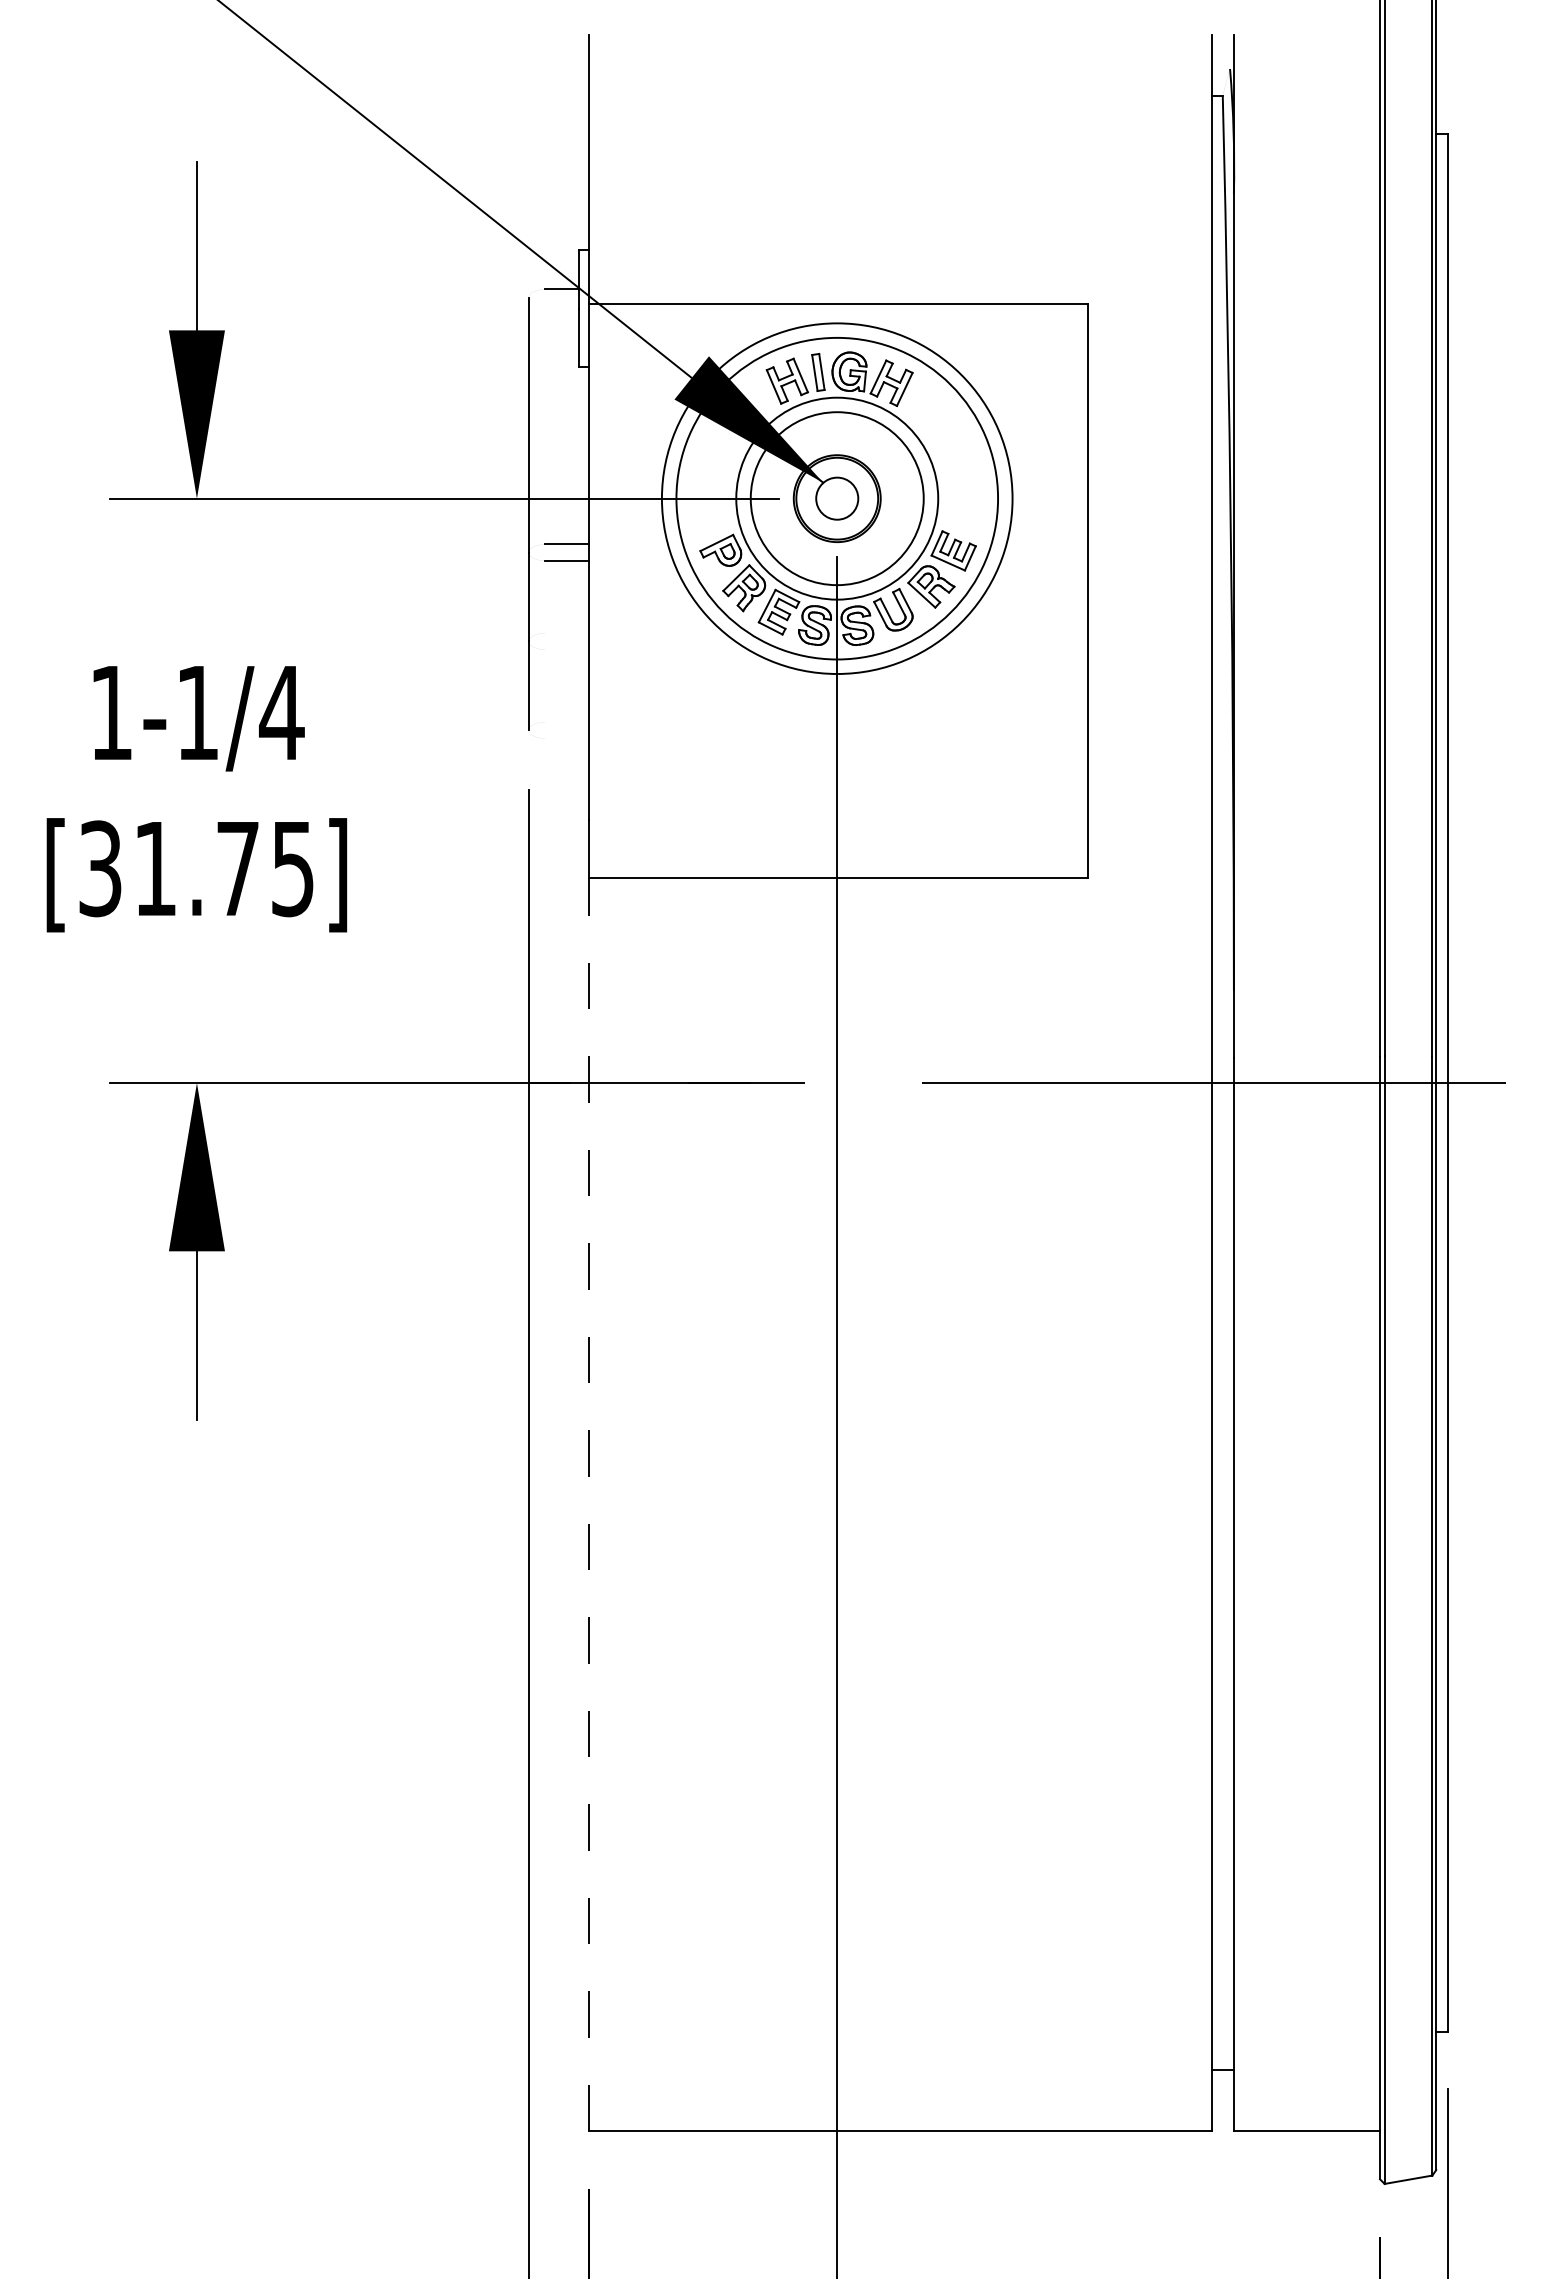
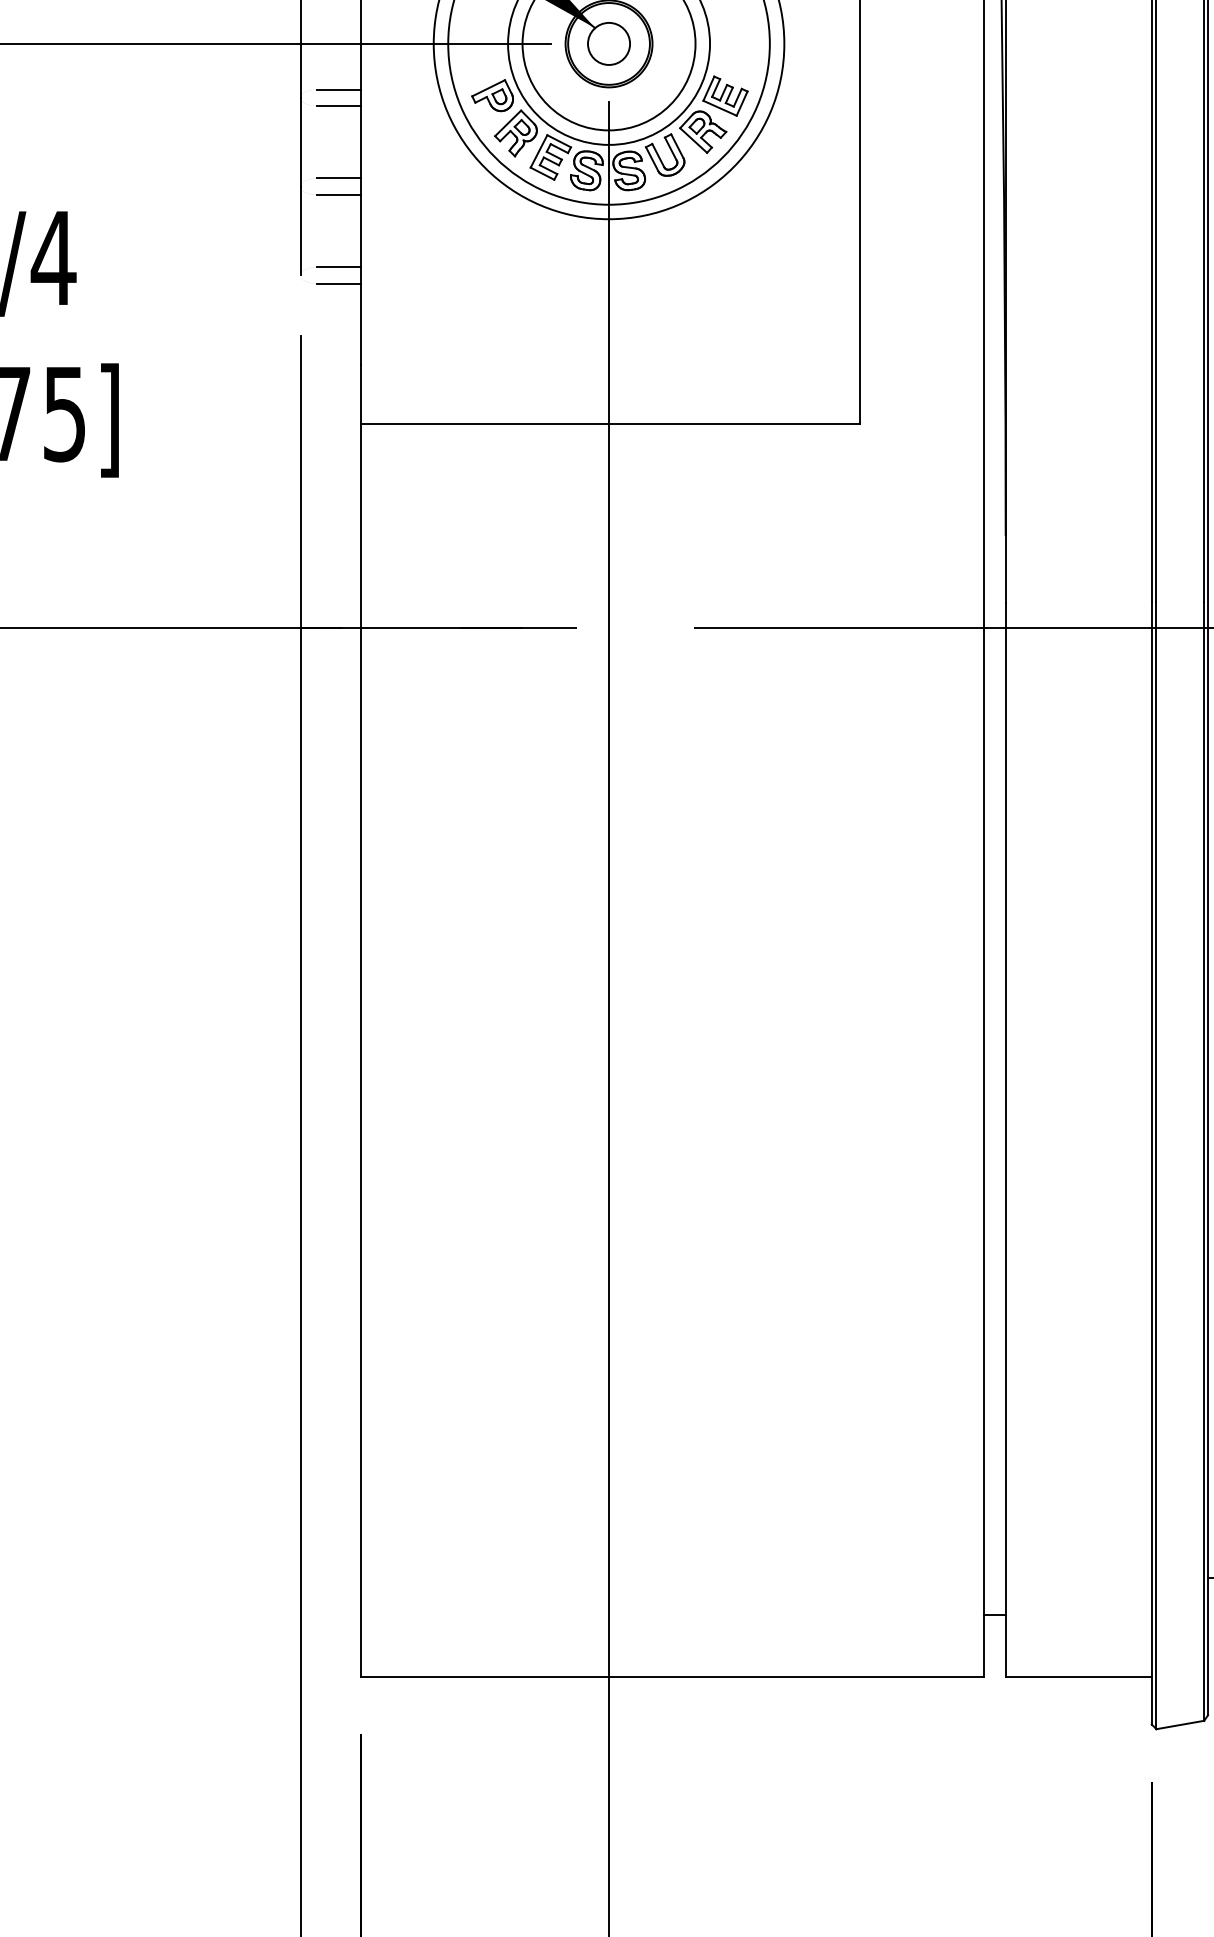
line: (567, 633) -> (339, 178), added
line: (567, 649) -> (339, 194), added
line: (567, 722) -> (339, 267), added
line: (567, 738) -> (339, 283), added
line: (589, 1504) -> (361, 1049), dashed -> solid

